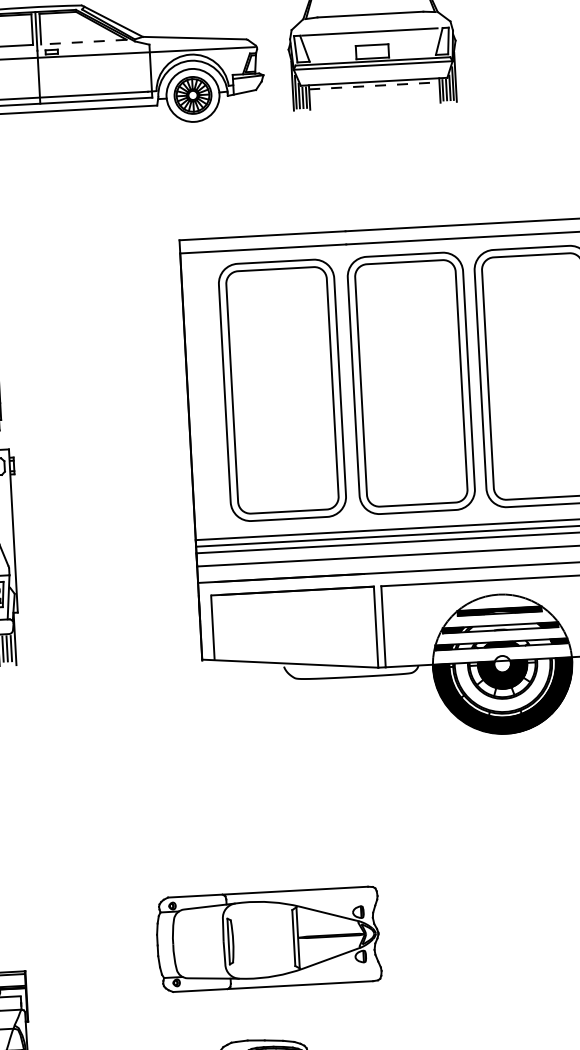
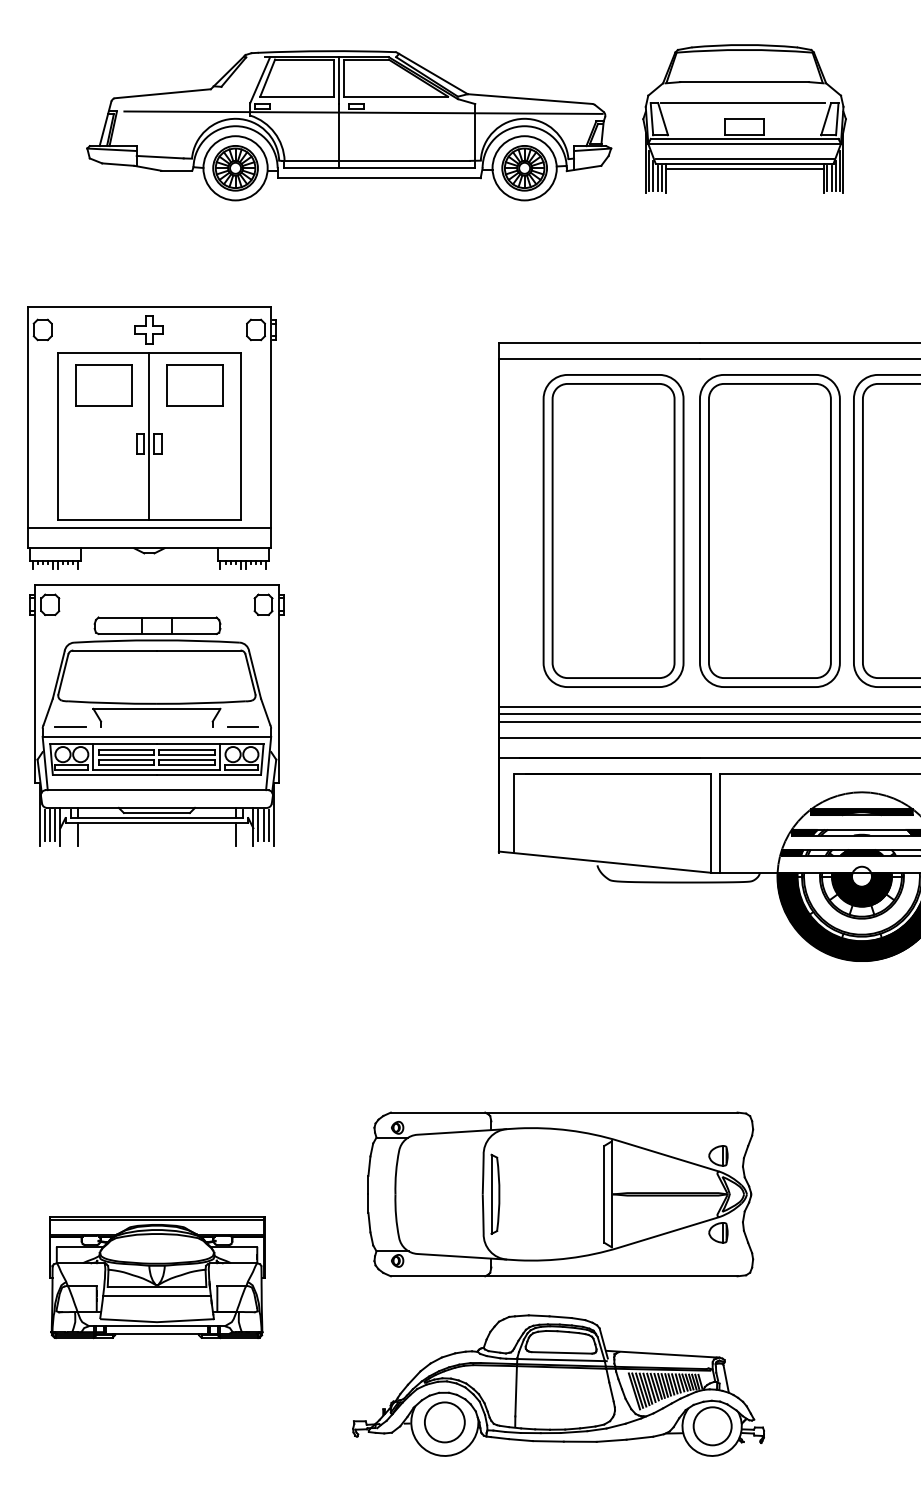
line: (84, 41) -> (396, 96), dashed -> solid
line: (373, 77) -> (744, 158), added
line: (375, 85) -> (745, 168), dashed -> solid
part: (268, 939) -> (560, 1194), size x1.43

